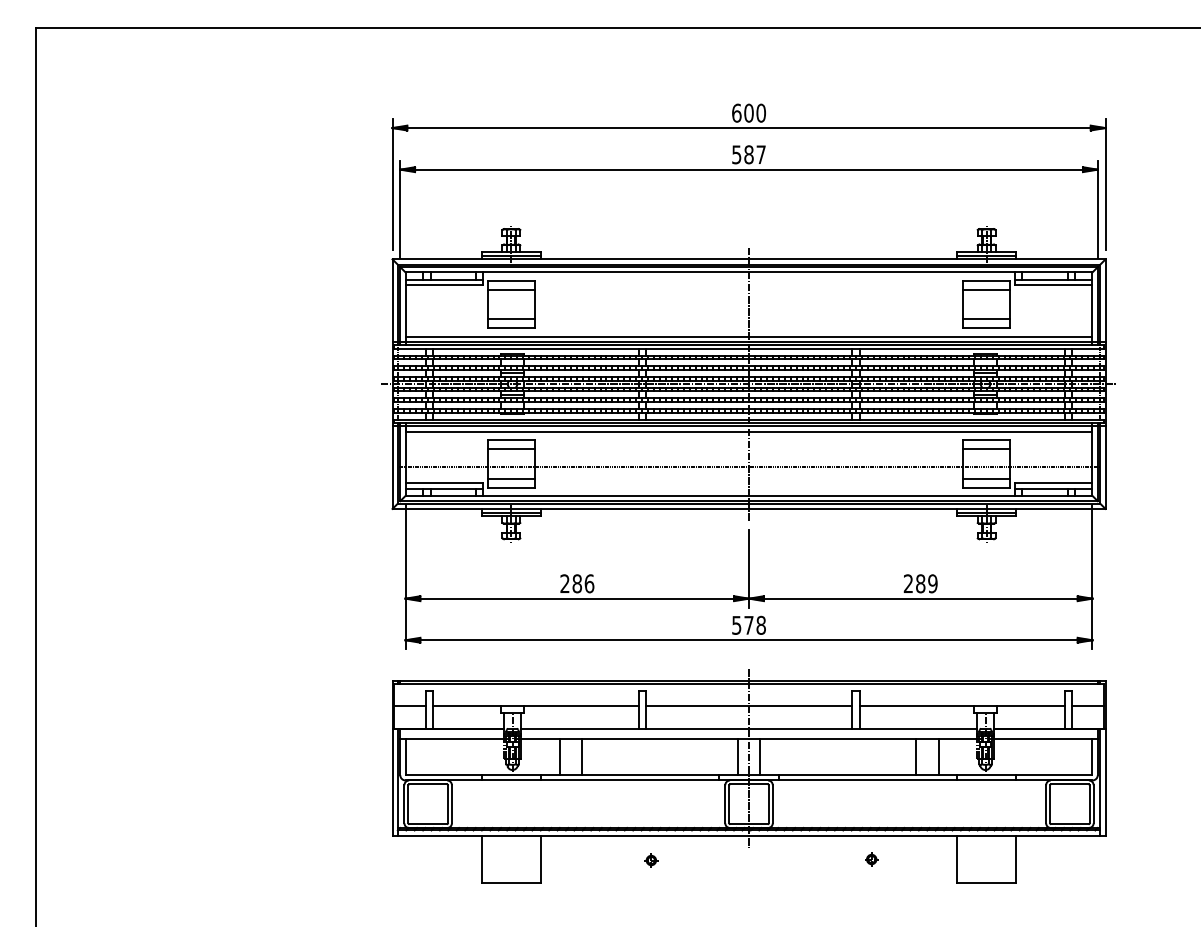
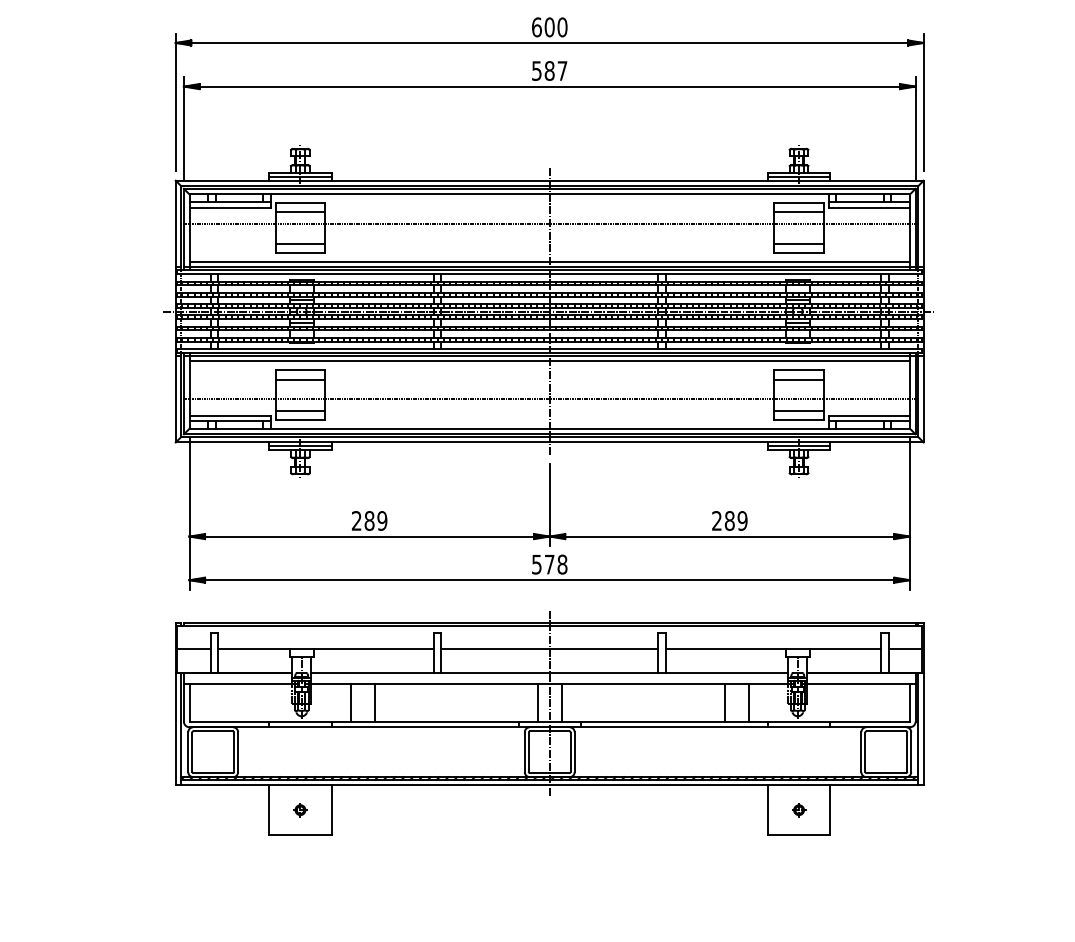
line: (748, 300) -> (549, 223), added
text: (589, 583) -> (382, 520), 286 -> 289
part: (871, 859) -> (798, 810), moved
part: (651, 860) -> (300, 810), moved

